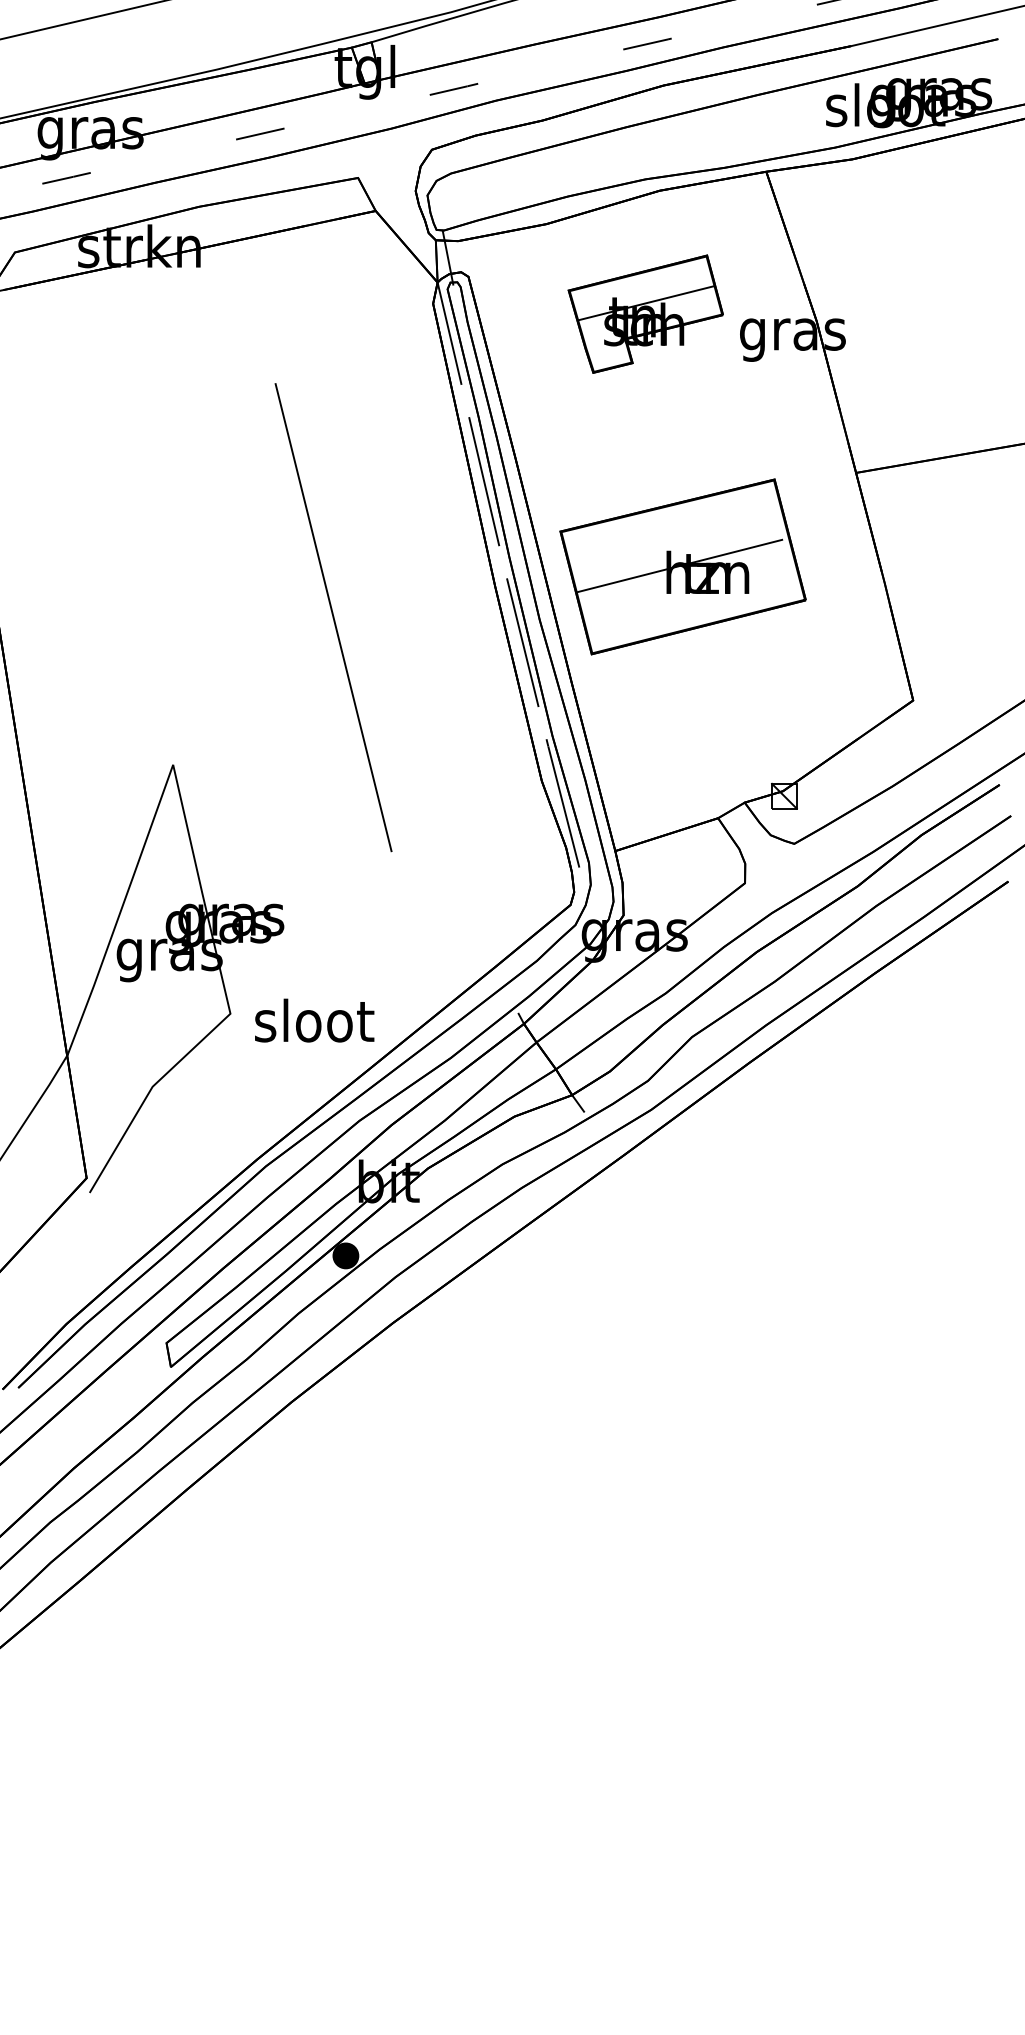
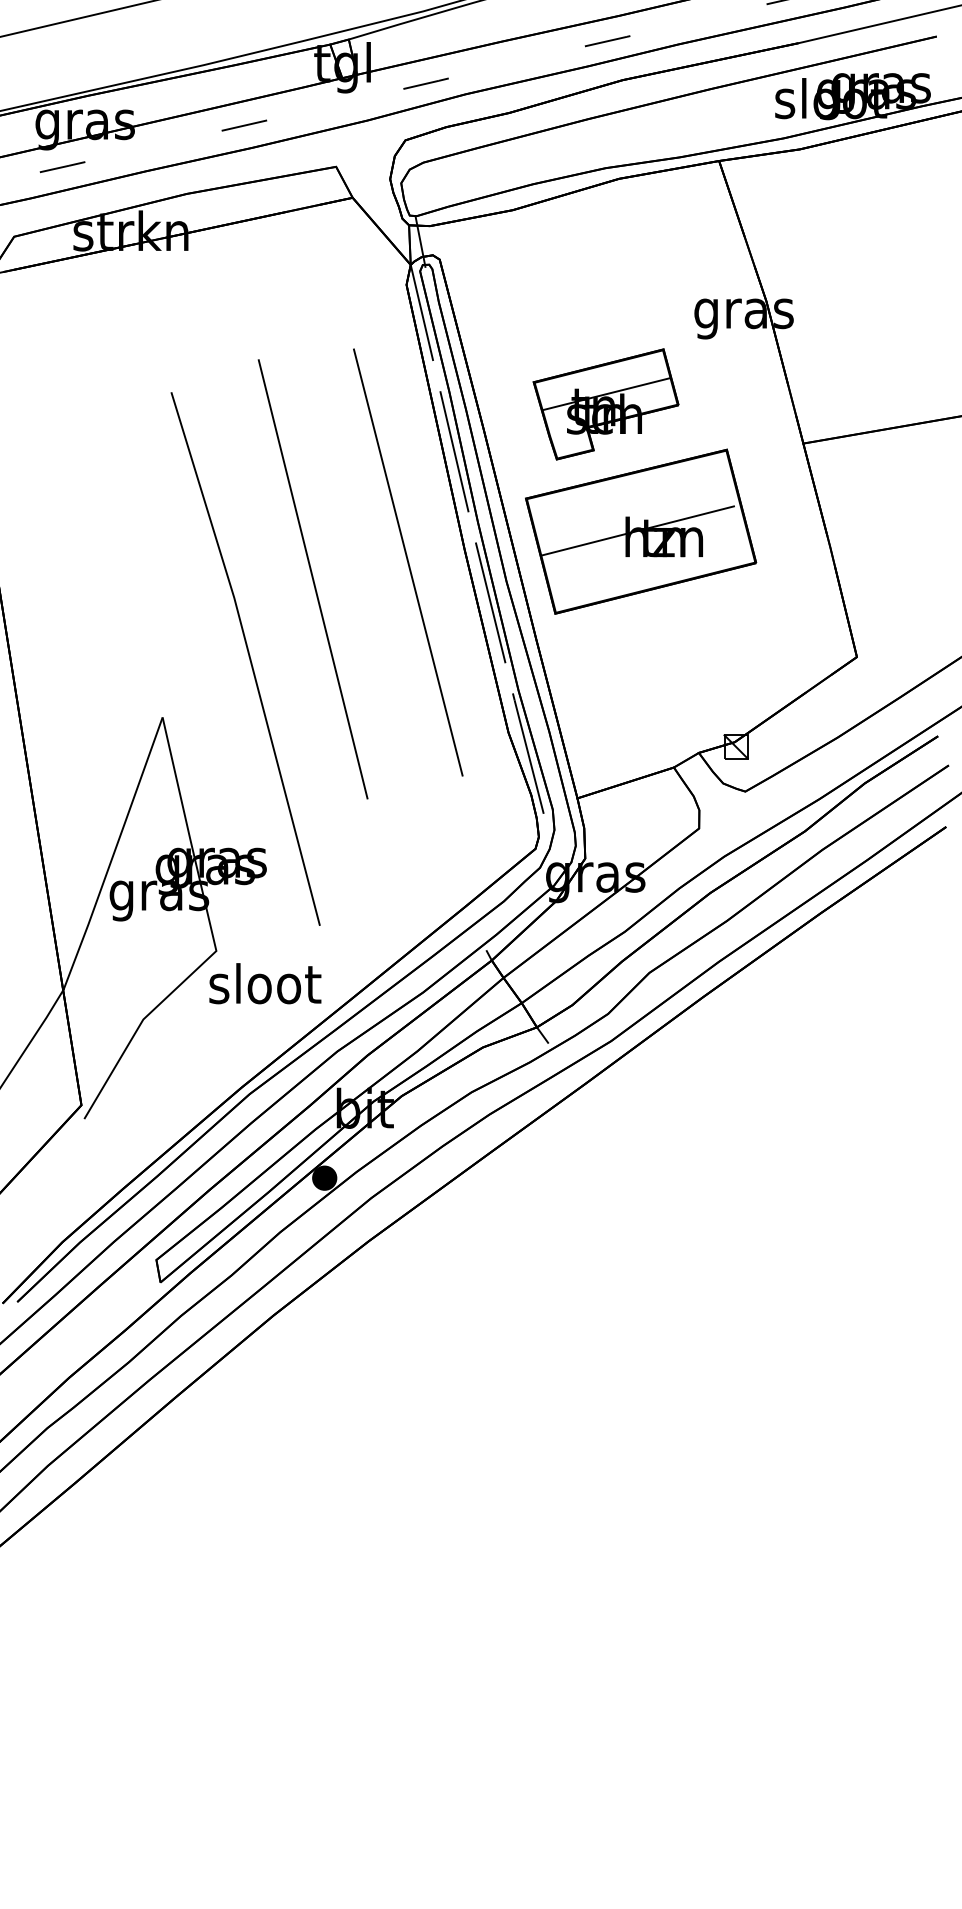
part: (645, 313) -> (605, 403), moved
line: (434, 599) -> (407, 562), added
line: (265, 702) -> (249, 658), added
text: (314, 1020) -> (265, 983), moved

